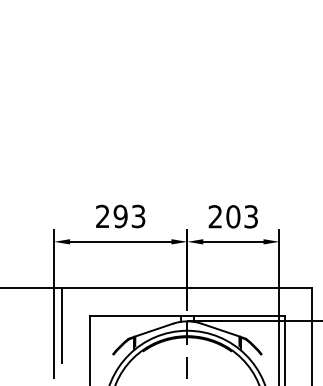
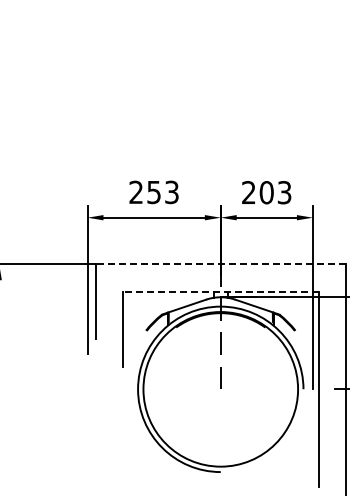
text: (121, 215) -> (154, 191), 293 -> 253
line: (187, 288) -> (220, 264), solid -> dashed
line: (187, 315) -> (220, 291), solid -> dashed

